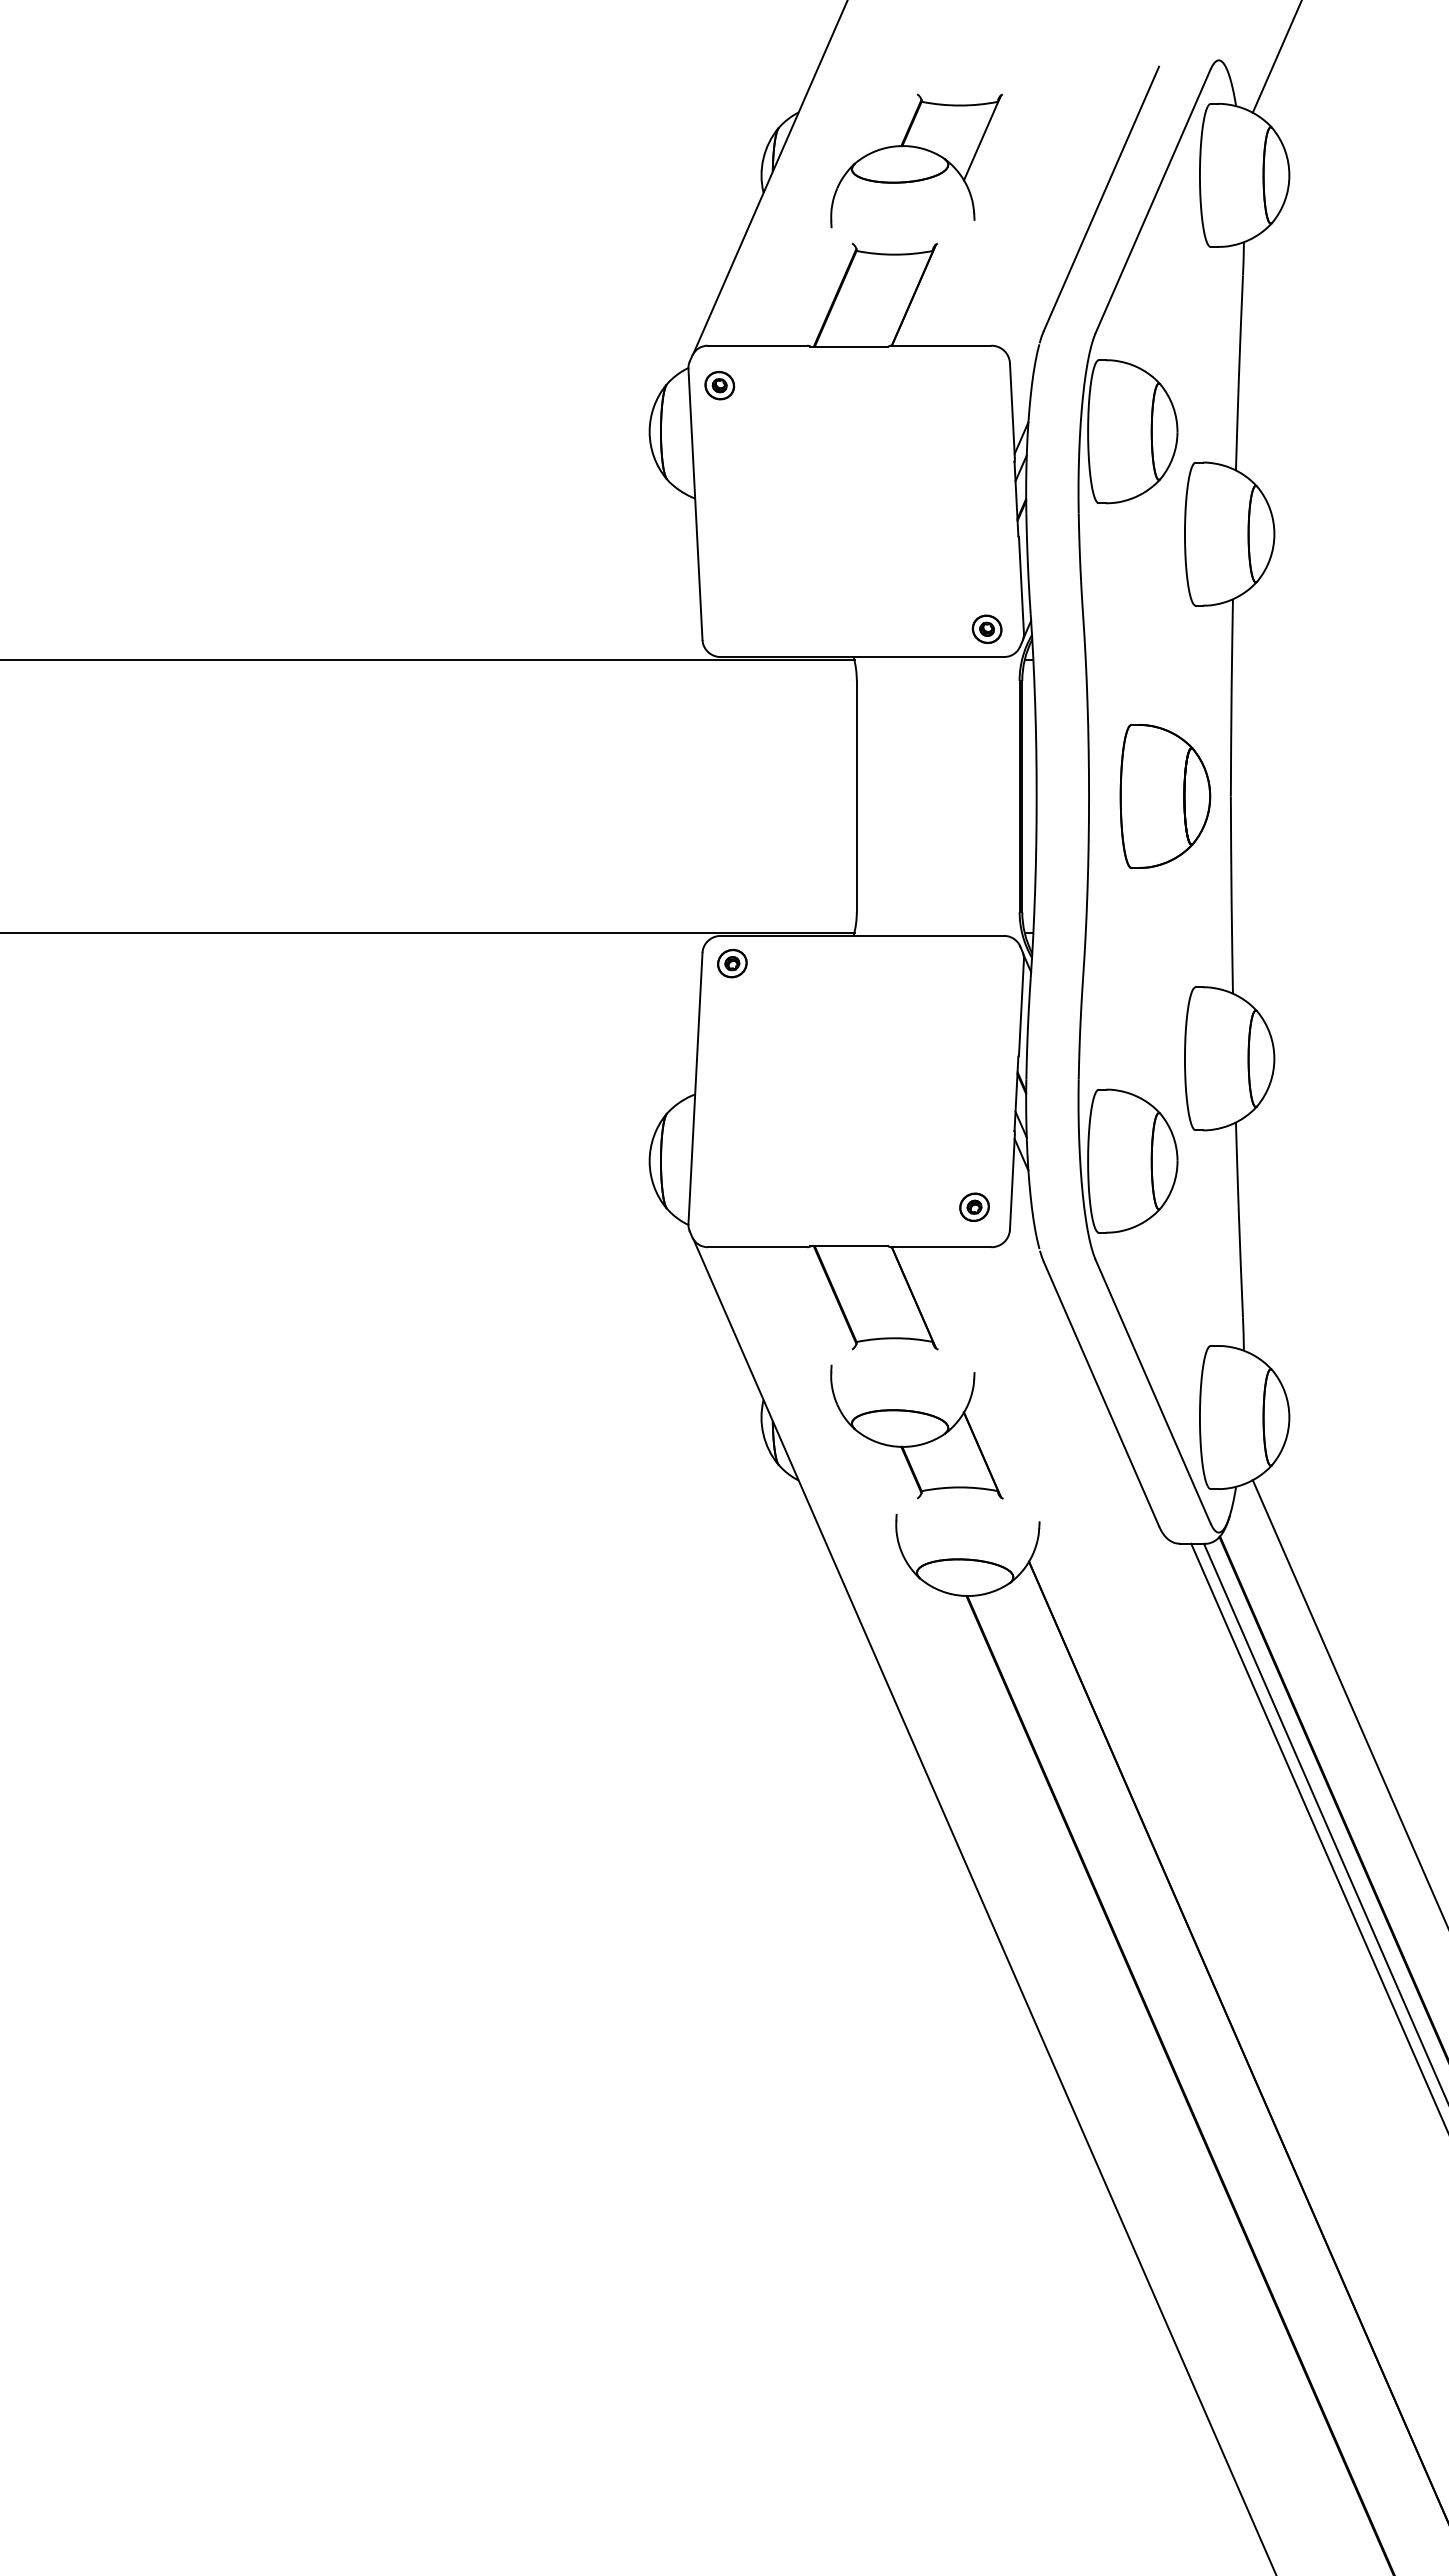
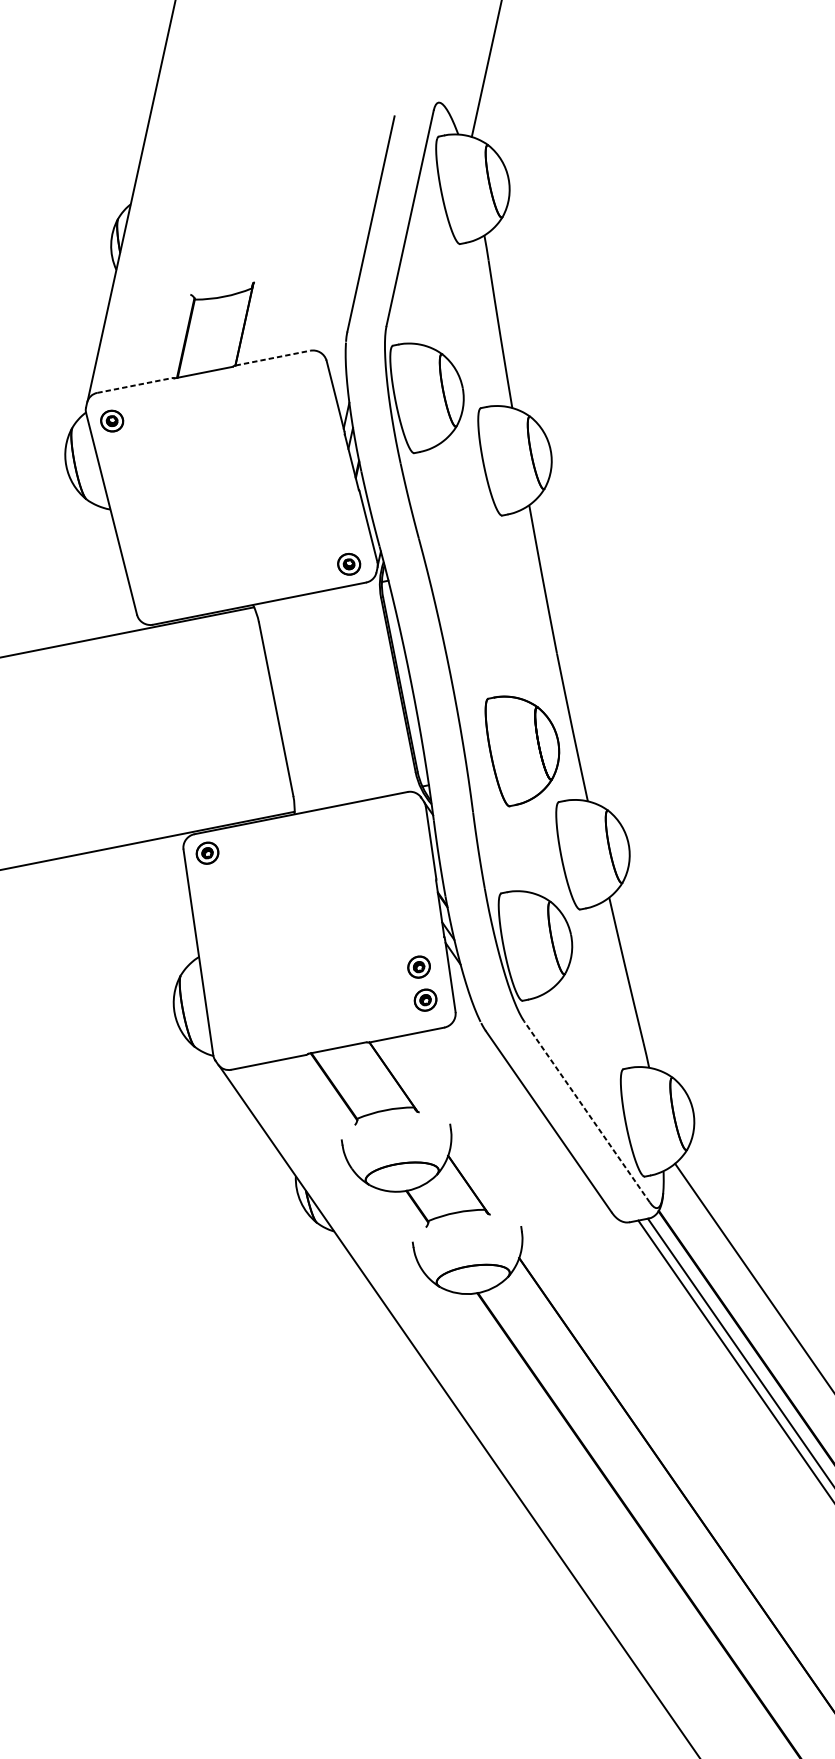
part: (916, 160) -> (226, 222), removed
line: (757, 345) -> (134, 385), solid -> dashed
line: (941, 345) -> (272, 358), solid -> dashed
part: (1165, 796) -> (524, 747), moved
part: (974, 1162) -> (418, 966), added
line: (1153, 1391) -> (587, 1111), solid -> dashed

